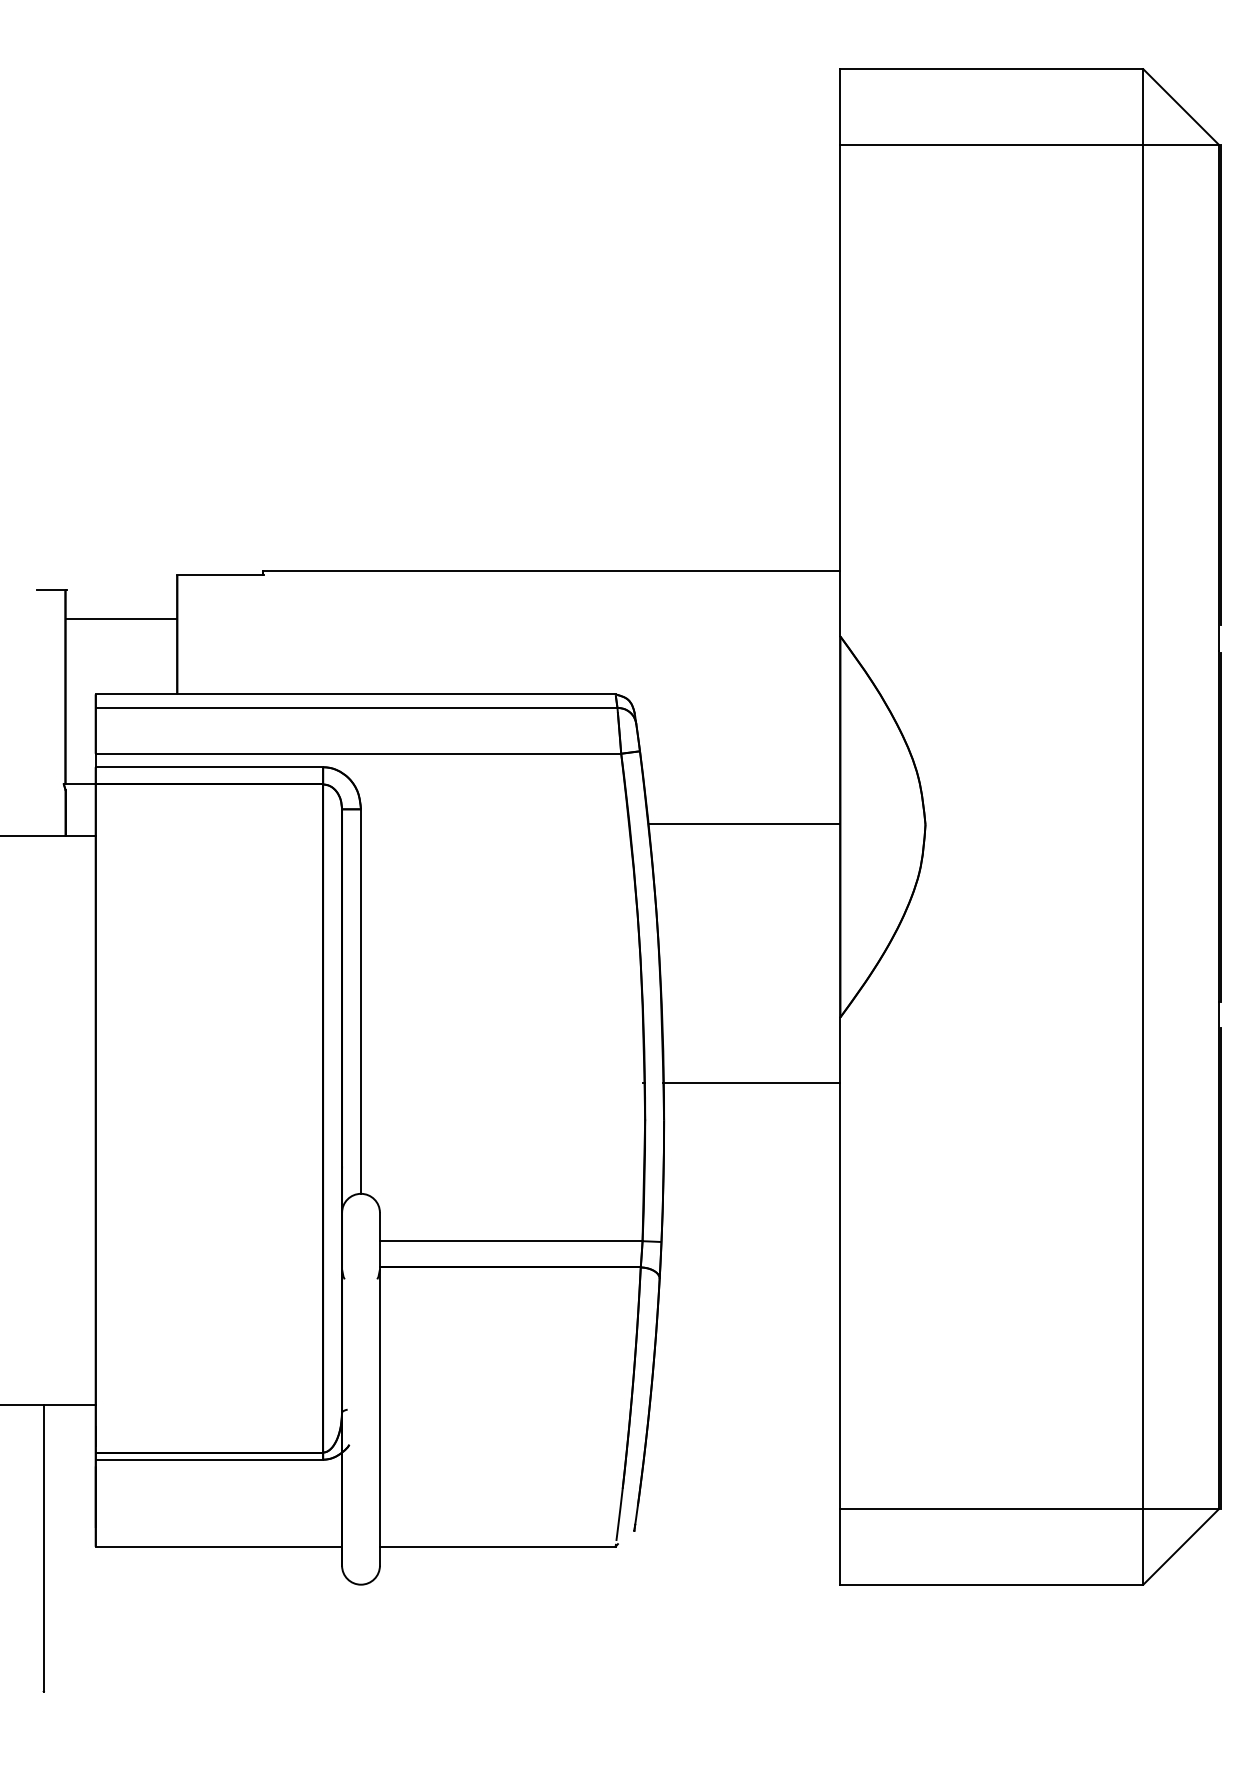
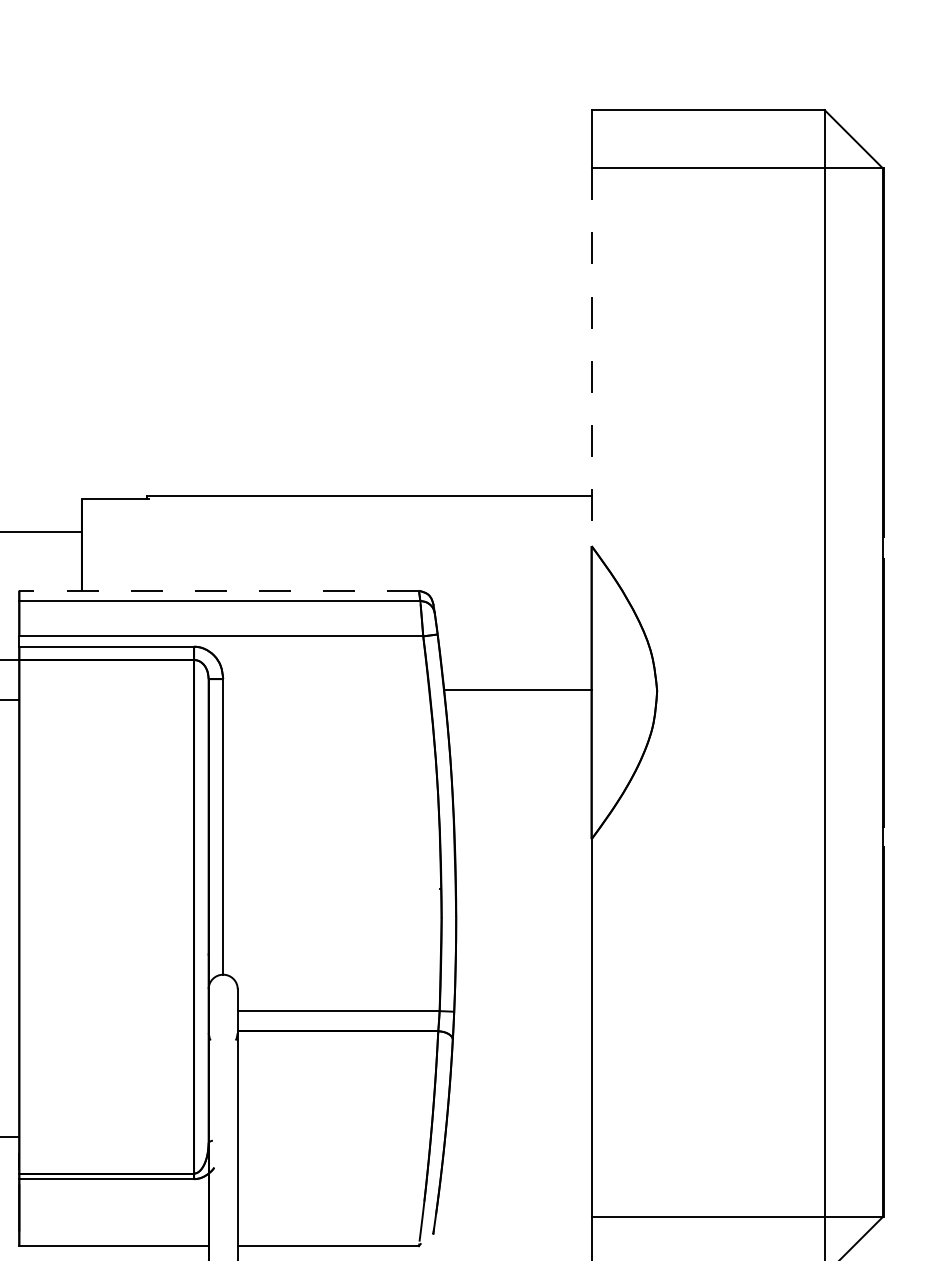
line: (840, 390) -> (591, 357), solid -> dashed
line: (355, 694) -> (218, 590), solid -> dashed
line: (751, 1082) -> (523, 889), removed

